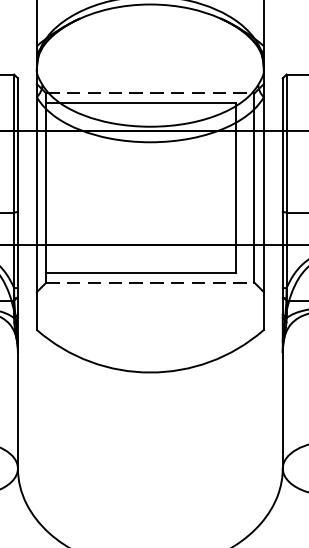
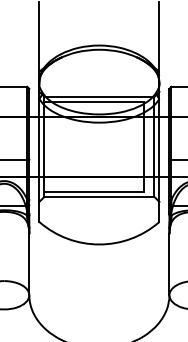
line: (150, 92) -> (99, 96), dashed -> solid
line: (150, 281) -> (99, 196), dashed -> solid

